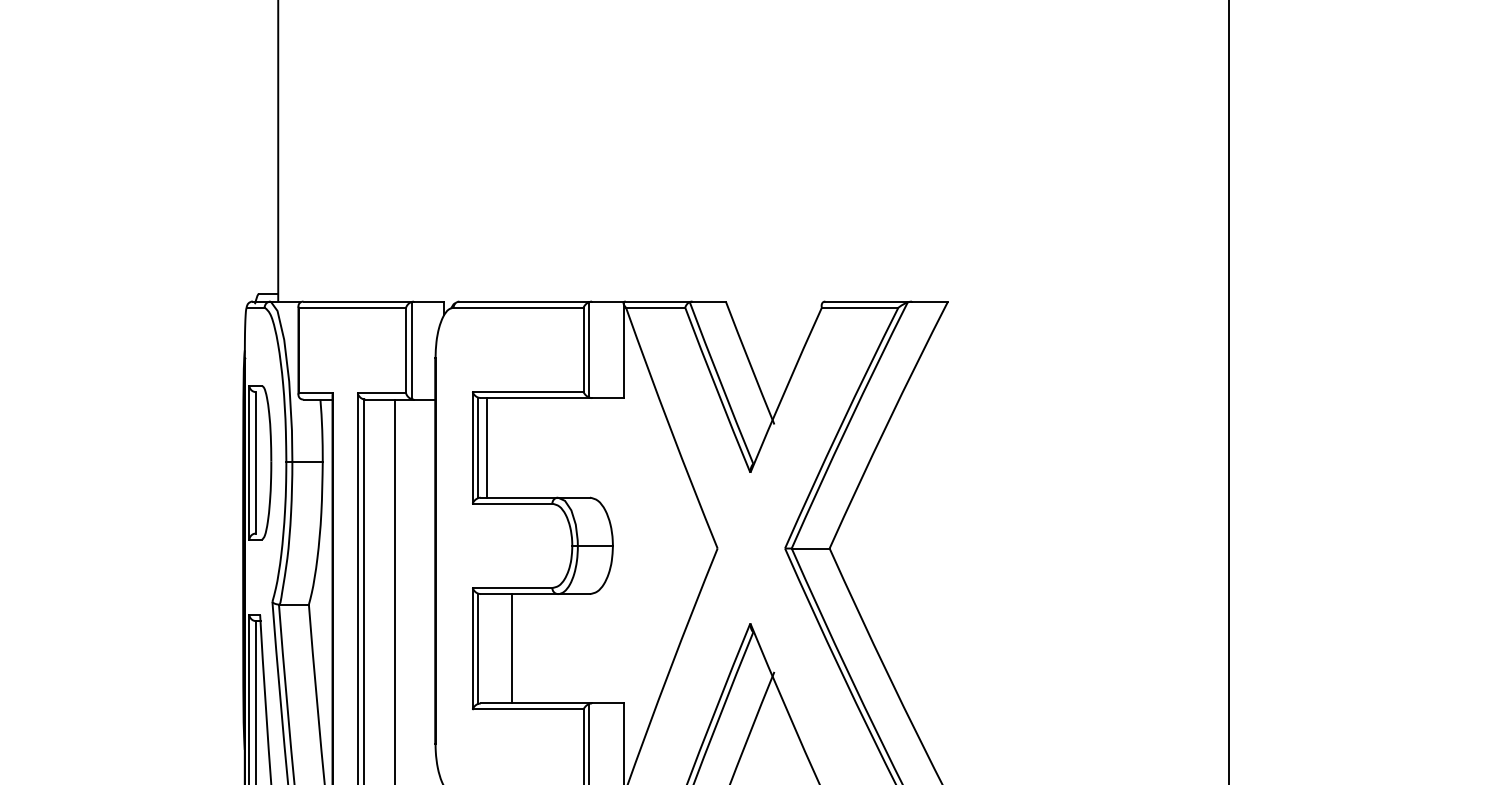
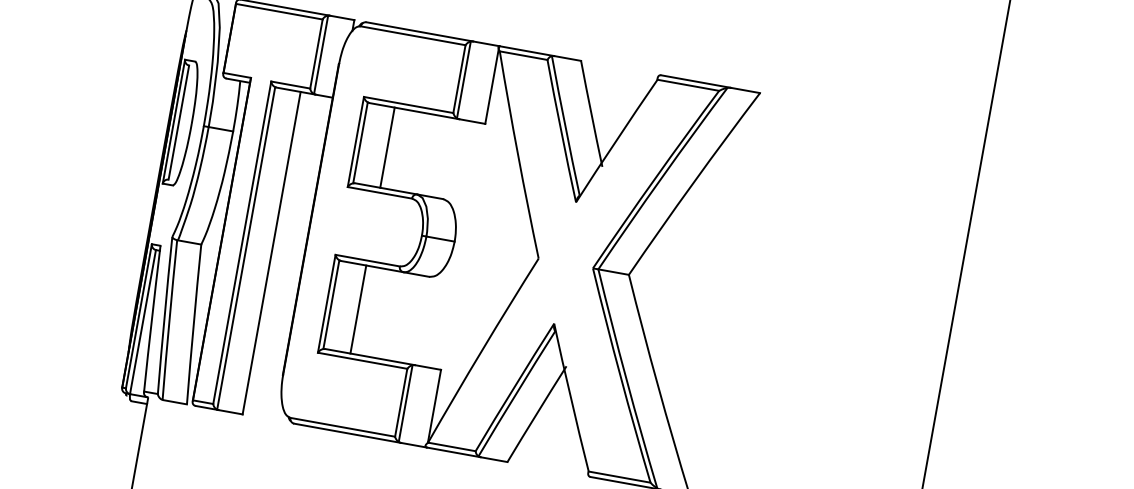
line: (486, 447) -> (387, 147), moved

